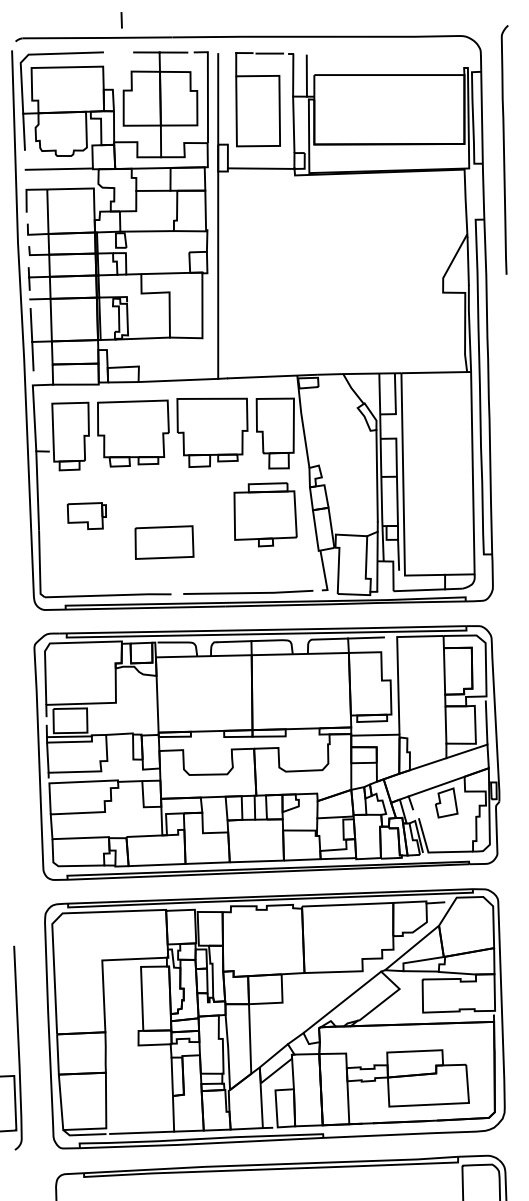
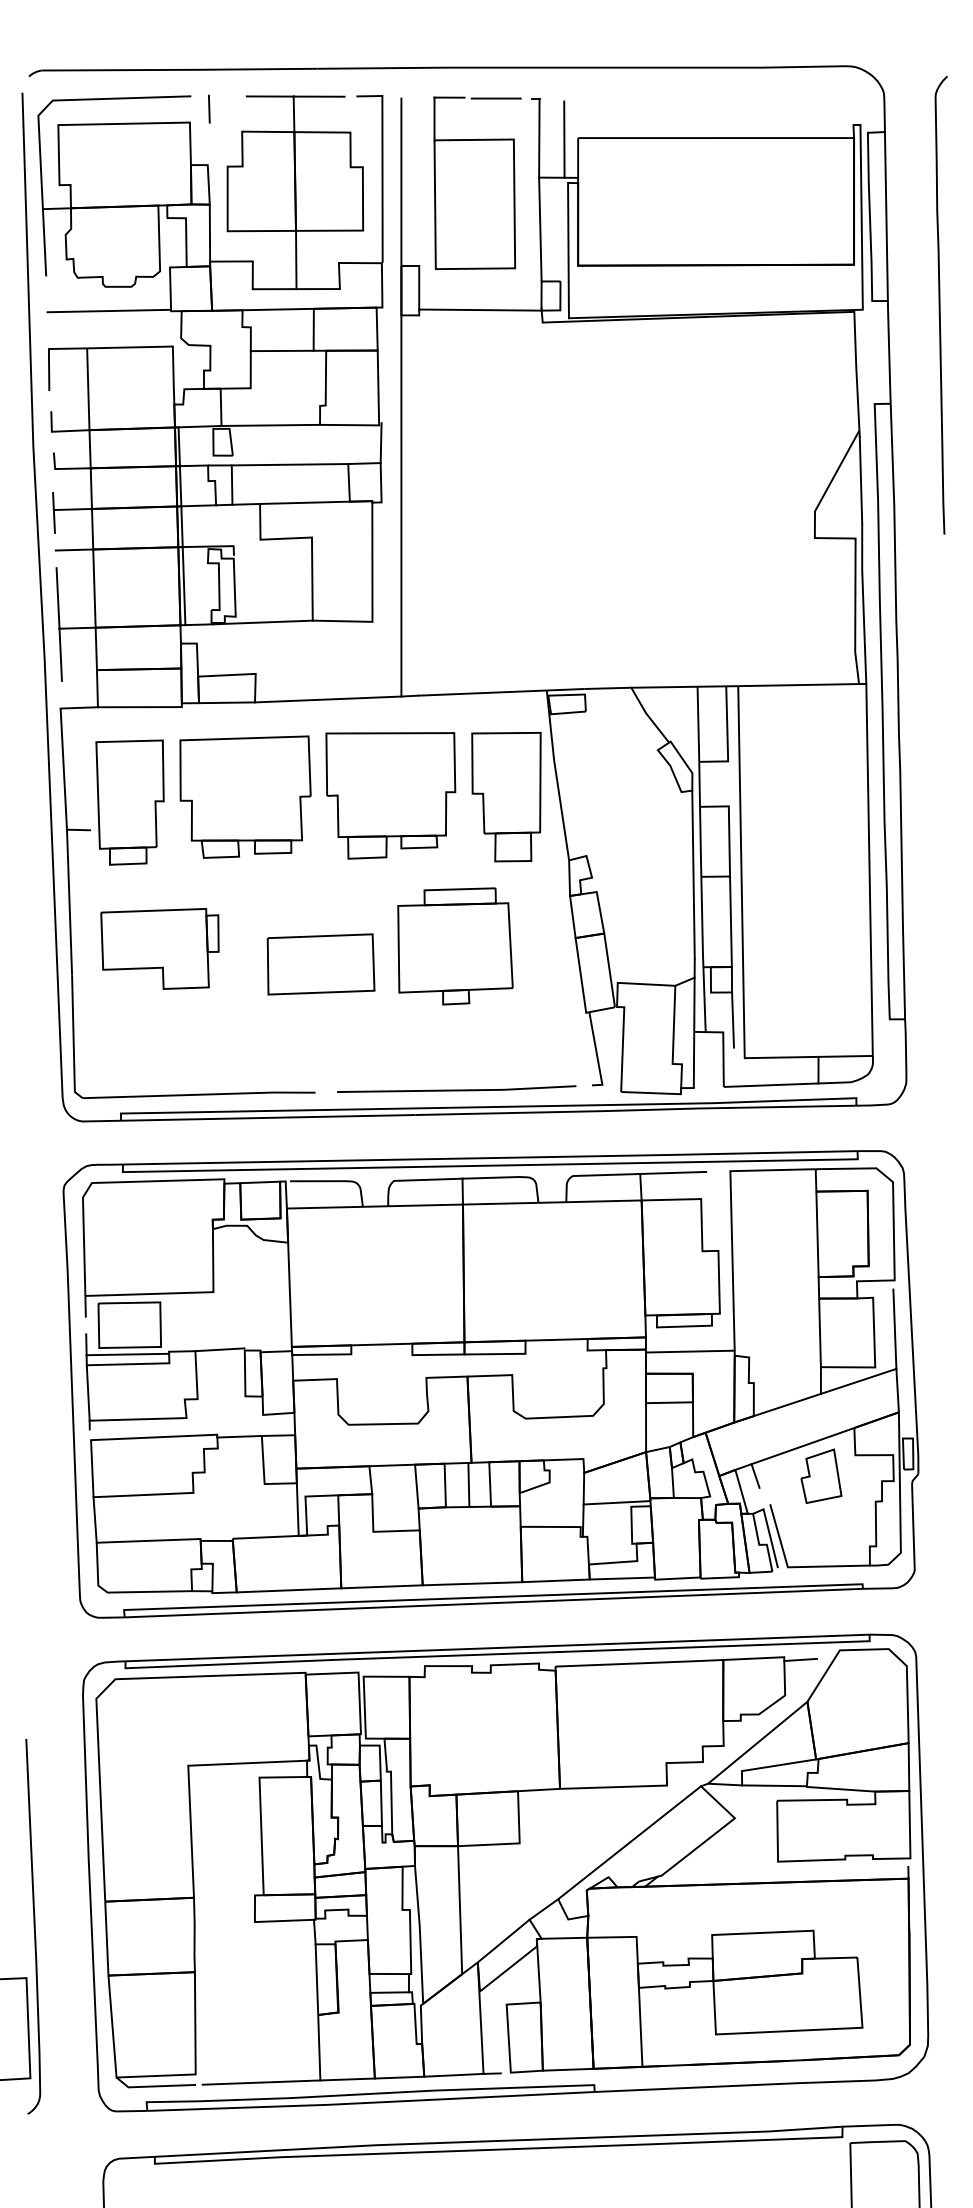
line: (121, 20) -> (208, 109), moved
curve: (504, 149) -> (940, 304), moved
line: (157, 252) -> (289, 464), added
part: (265, 514) -> (455, 945), moved
part: (86, 515) -> (159, 947), size x1.67
part: (164, 542) -> (321, 964), moved

